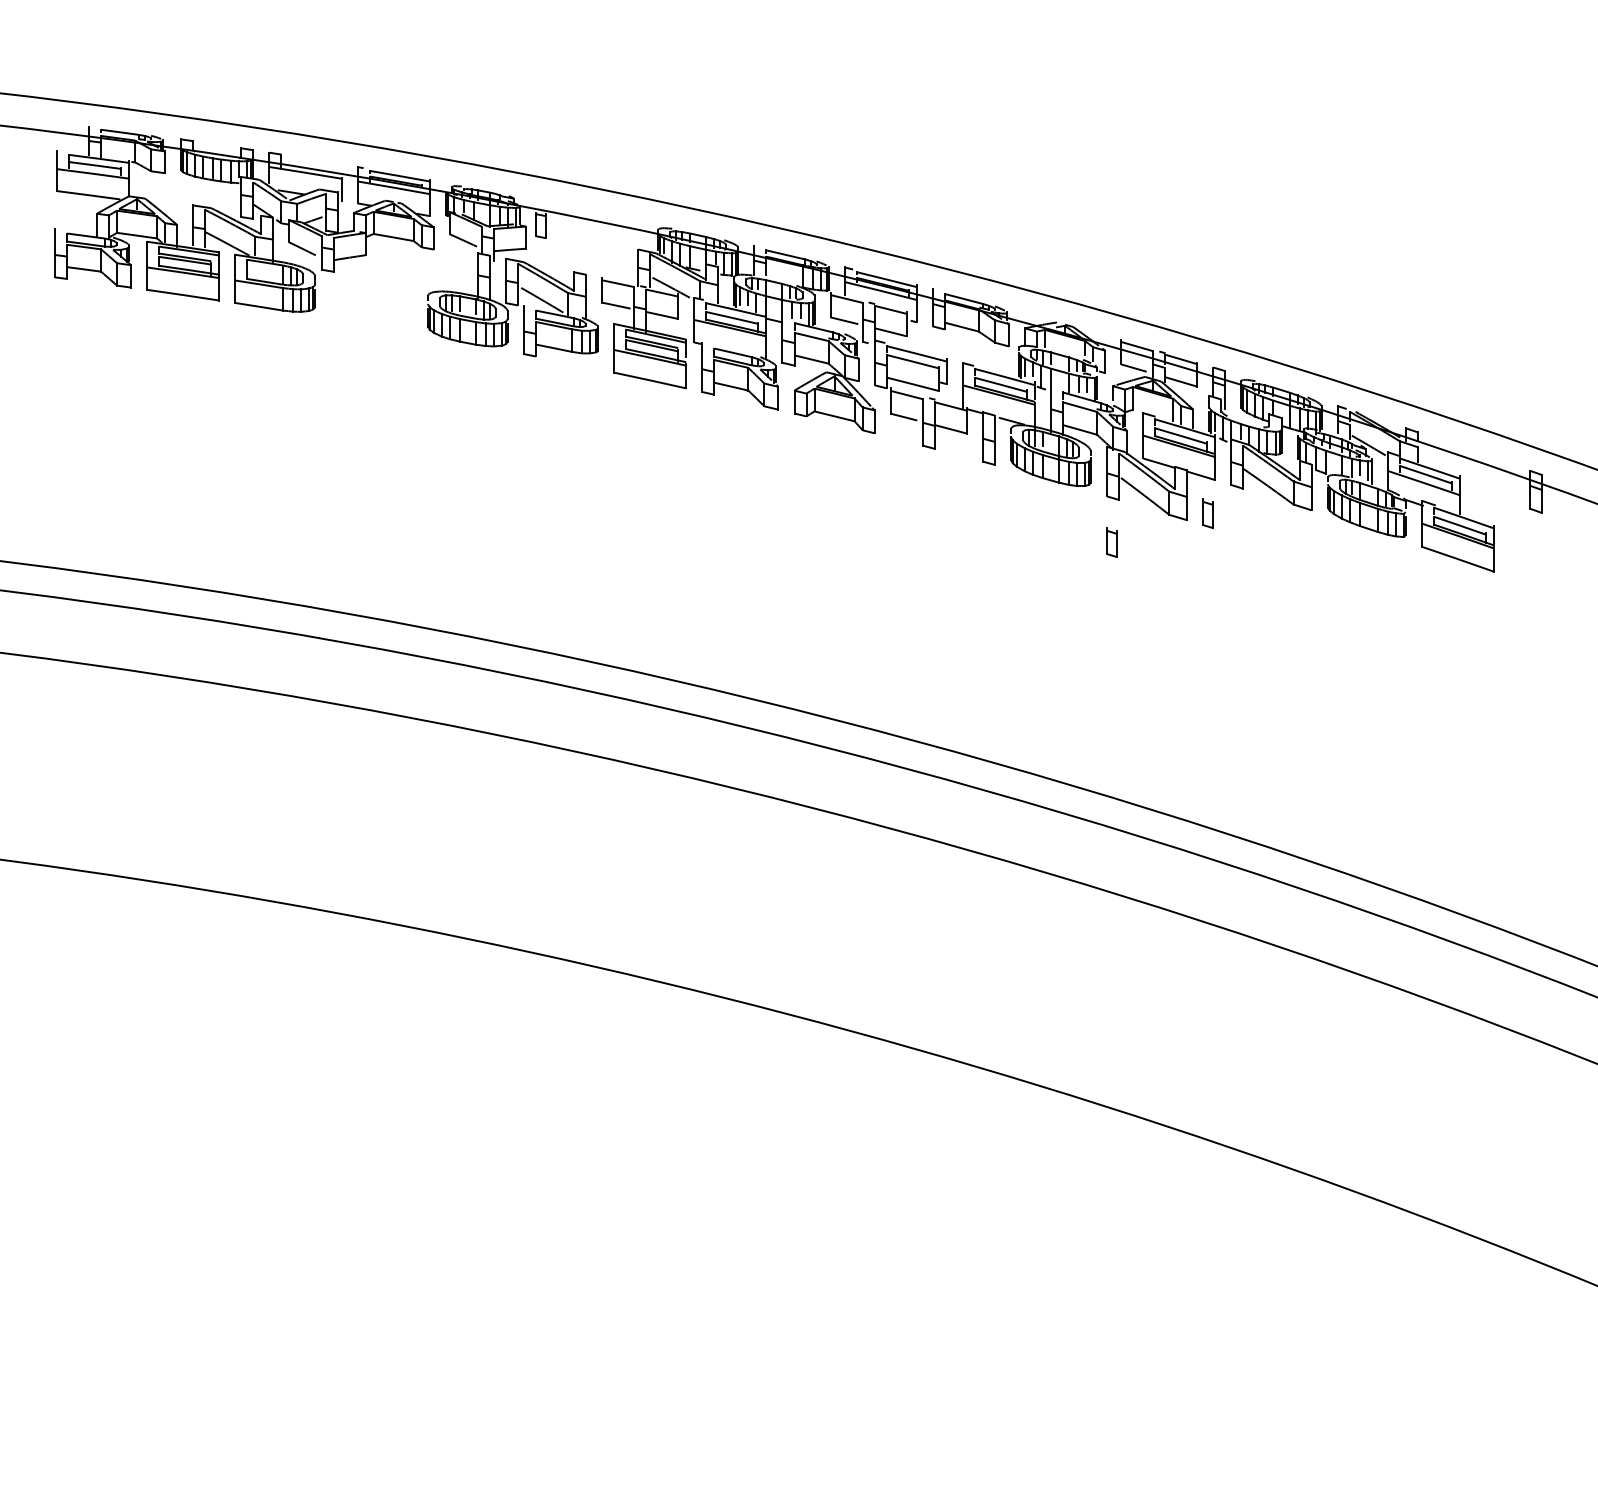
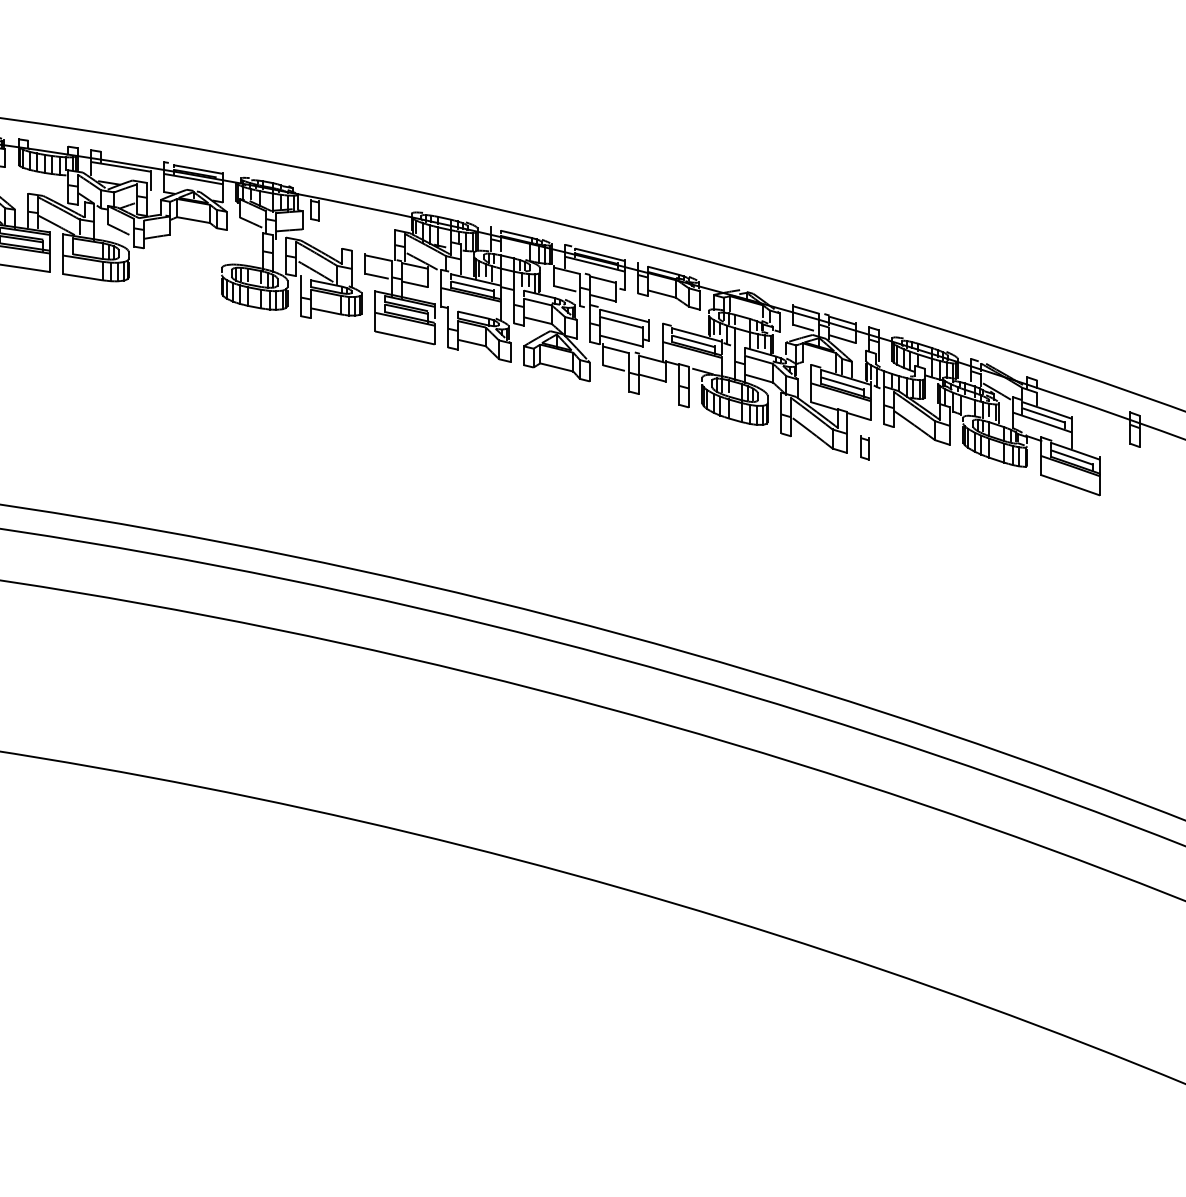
part: (1111, 542) -> (784, 471), removed

